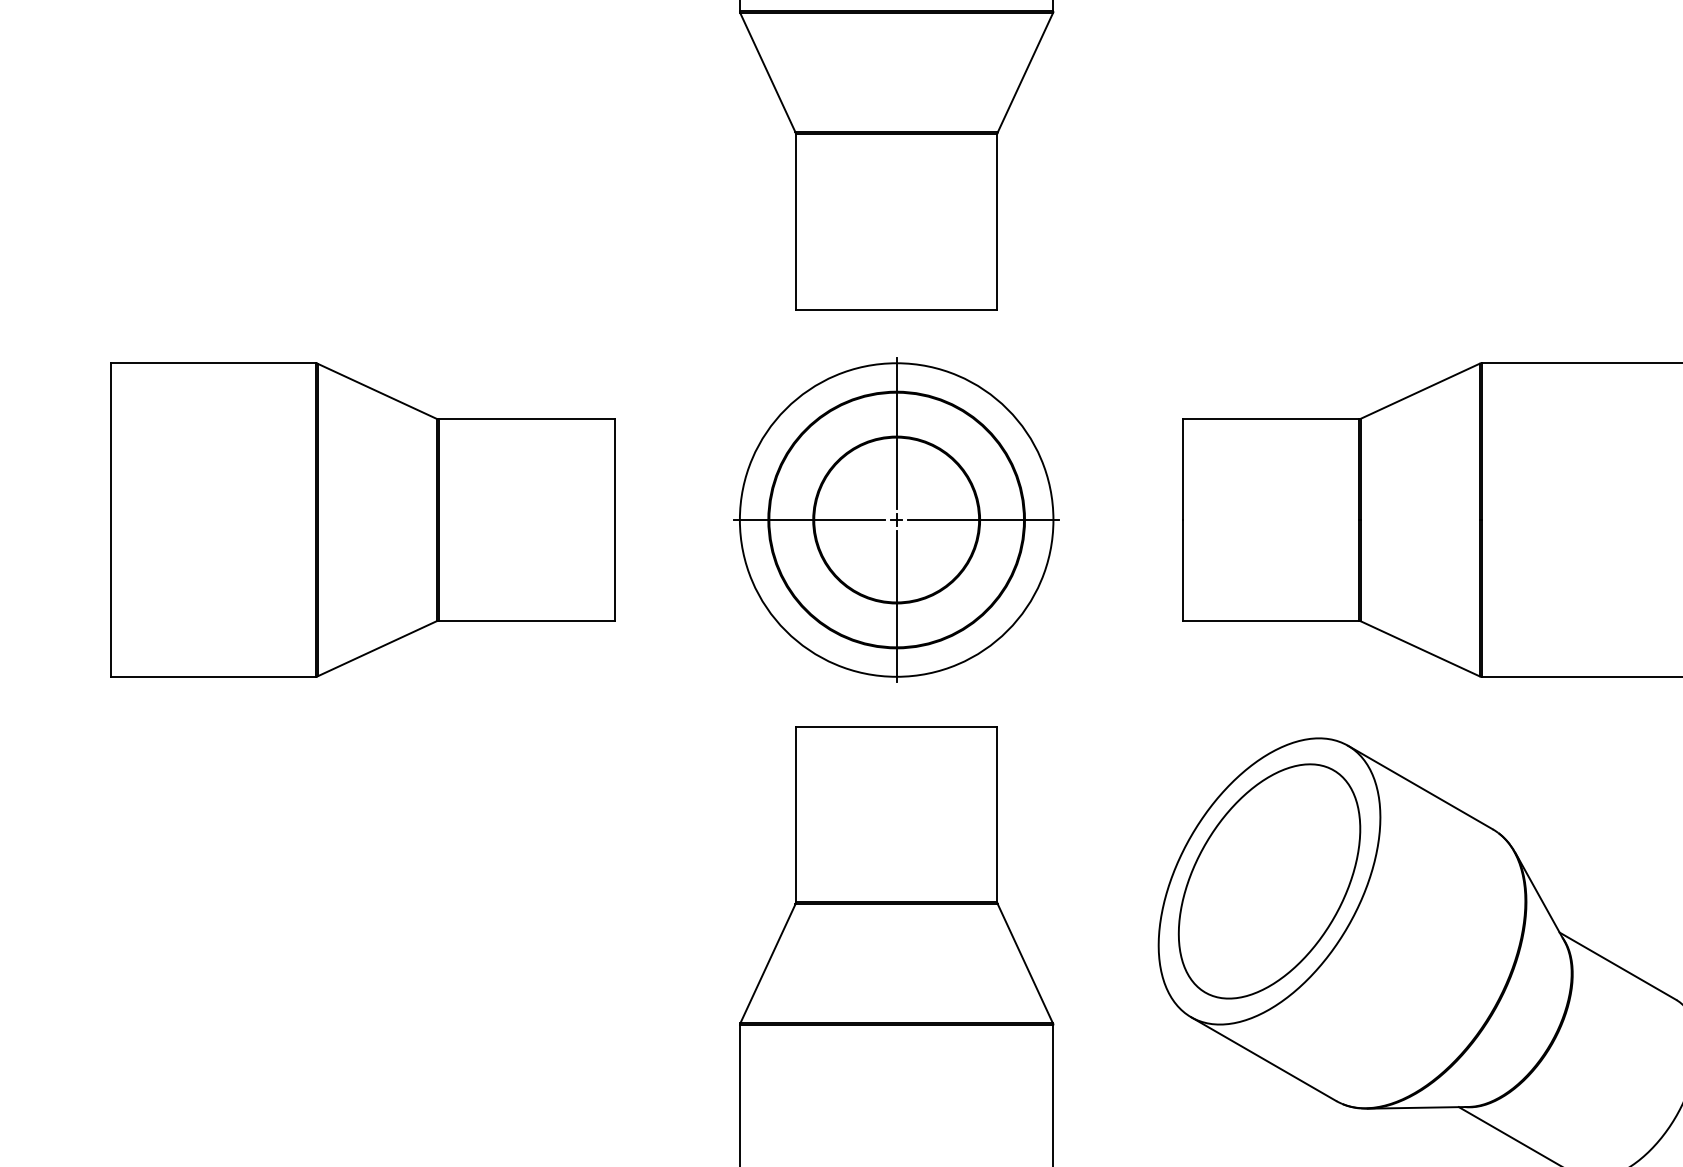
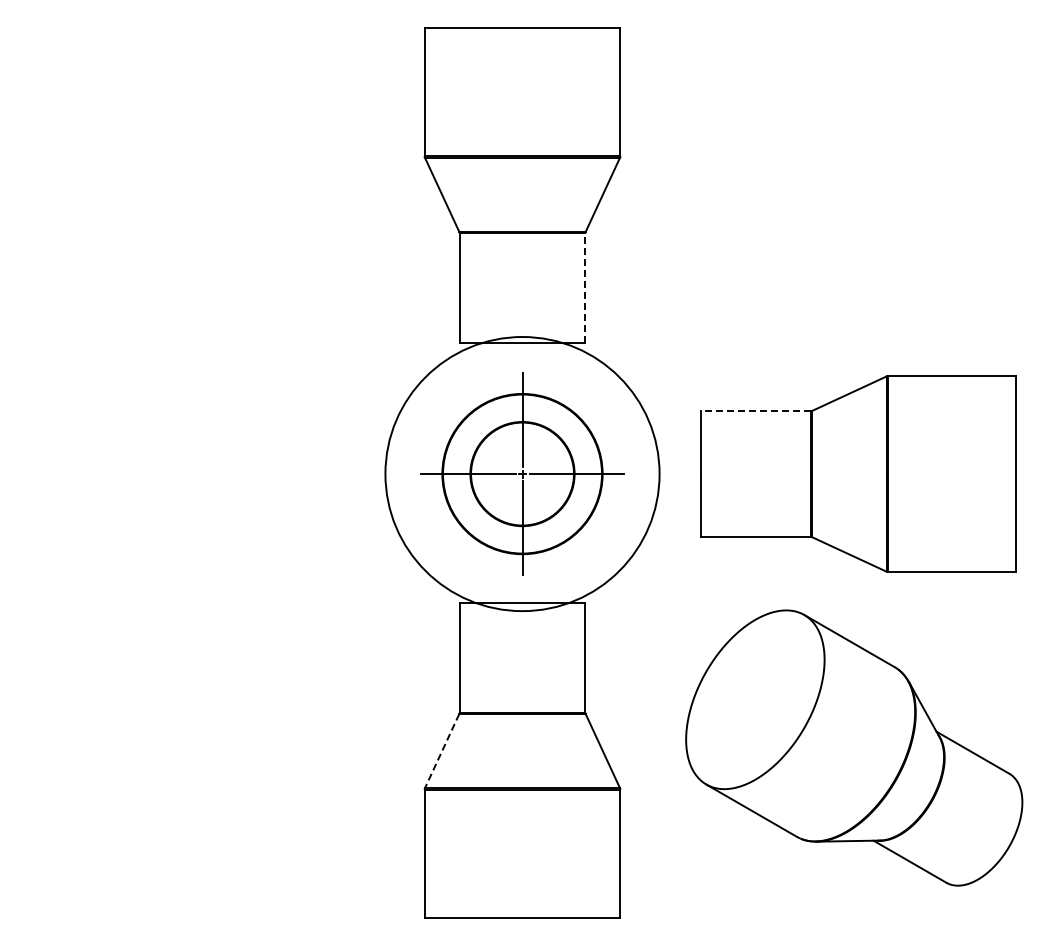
line: (997, 222) -> (585, 288), solid -> dashed
line: (1271, 419) -> (756, 411), solid -> dashed
part: (361, 519) -> (188, 473), removed
circle: (896, 519) -> (522, 473), size x1.4
part: (1268, 881) -> (754, 699), removed
line: (768, 964) -> (442, 751), solid -> dashed

